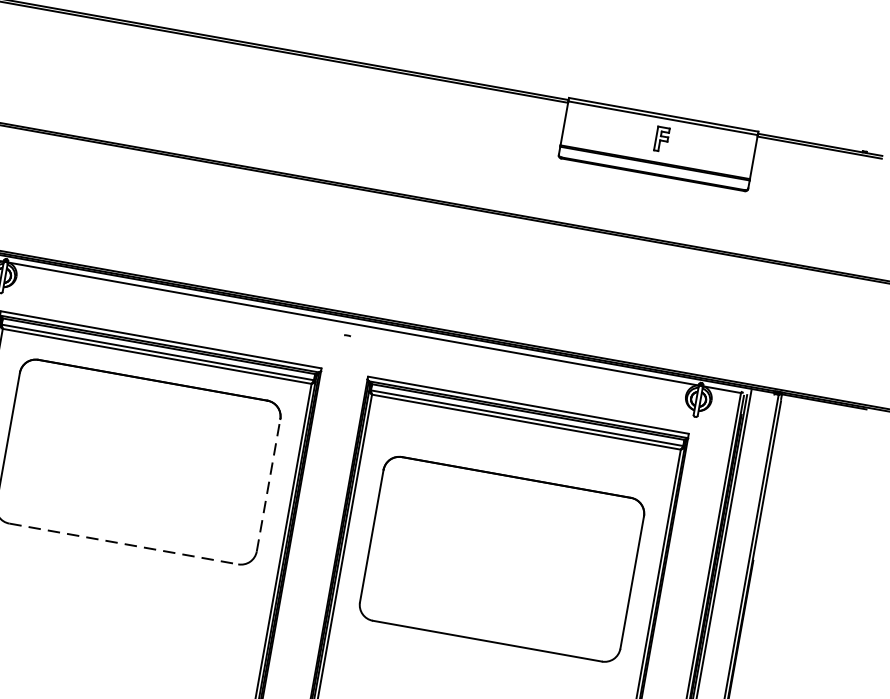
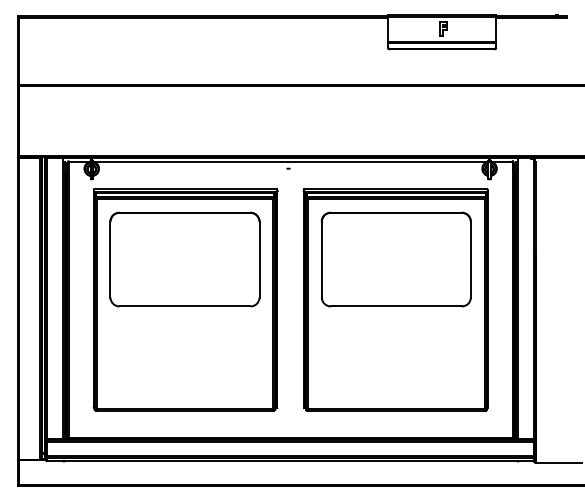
line: (268, 485) -> (259, 259), dashed -> solid
line: (124, 544) -> (185, 306), dashed -> solid
part: (500, 558) -> (395, 259), moved

